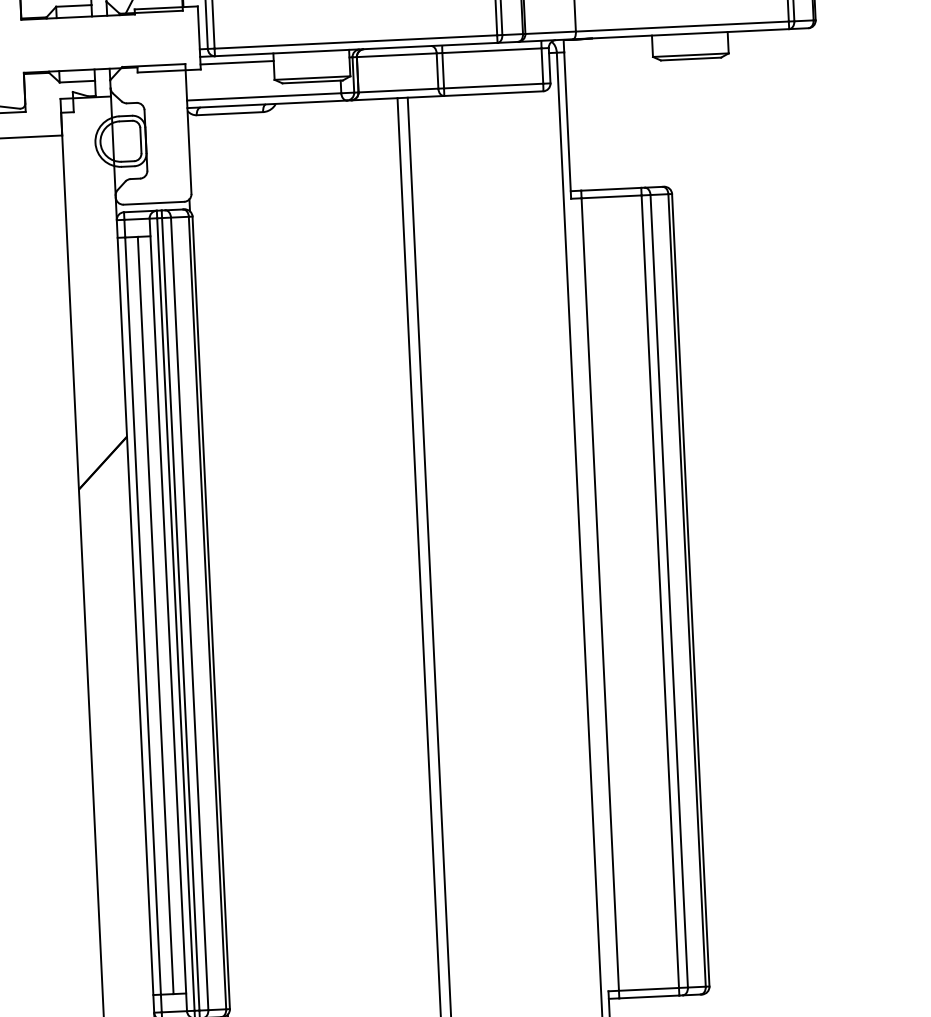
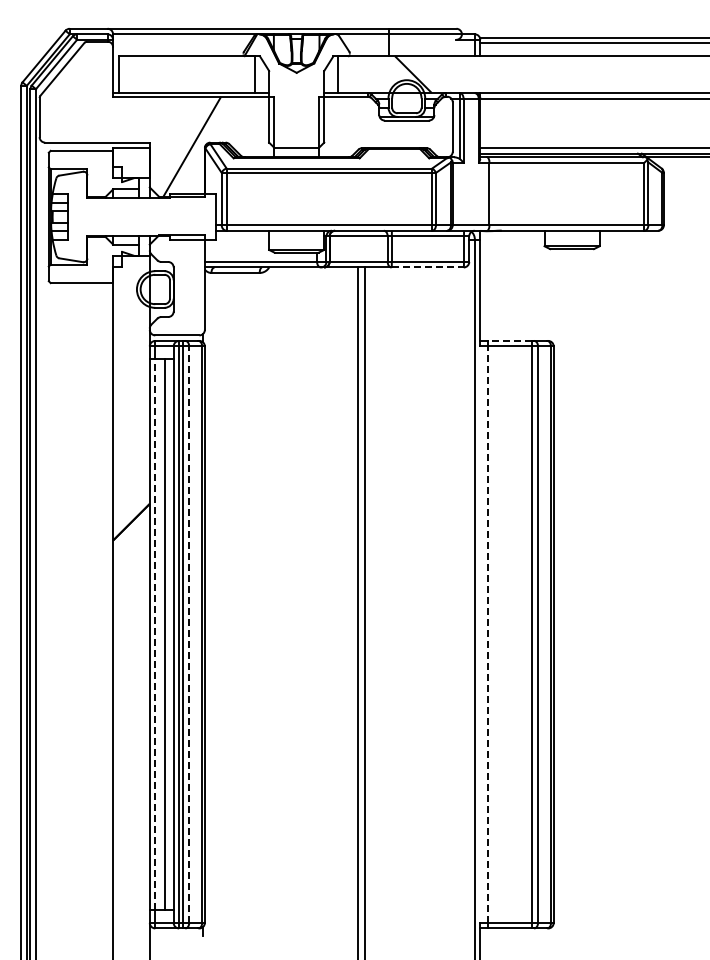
line: (237, 63) -> (242, 236), removed
line: (494, 93) -> (428, 267), solid -> dashed
line: (610, 188) -> (509, 340), solid -> dashed
line: (599, 594) -> (487, 634), solid -> dashed
line: (190, 613) -> (189, 634), solid -> dashed
line: (143, 615) -> (155, 634), solid -> dashed

